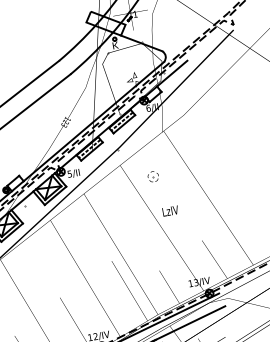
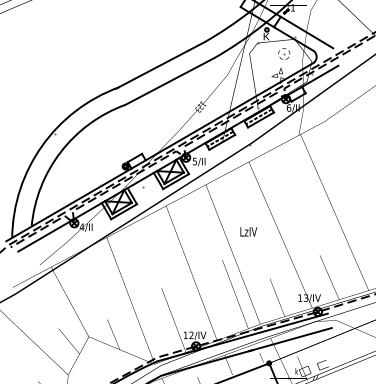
line: (152, 35) -> (306, 32), added
part: (153, 176) -> (284, 53), moved
text: (170, 210) -> (248, 231), moved

